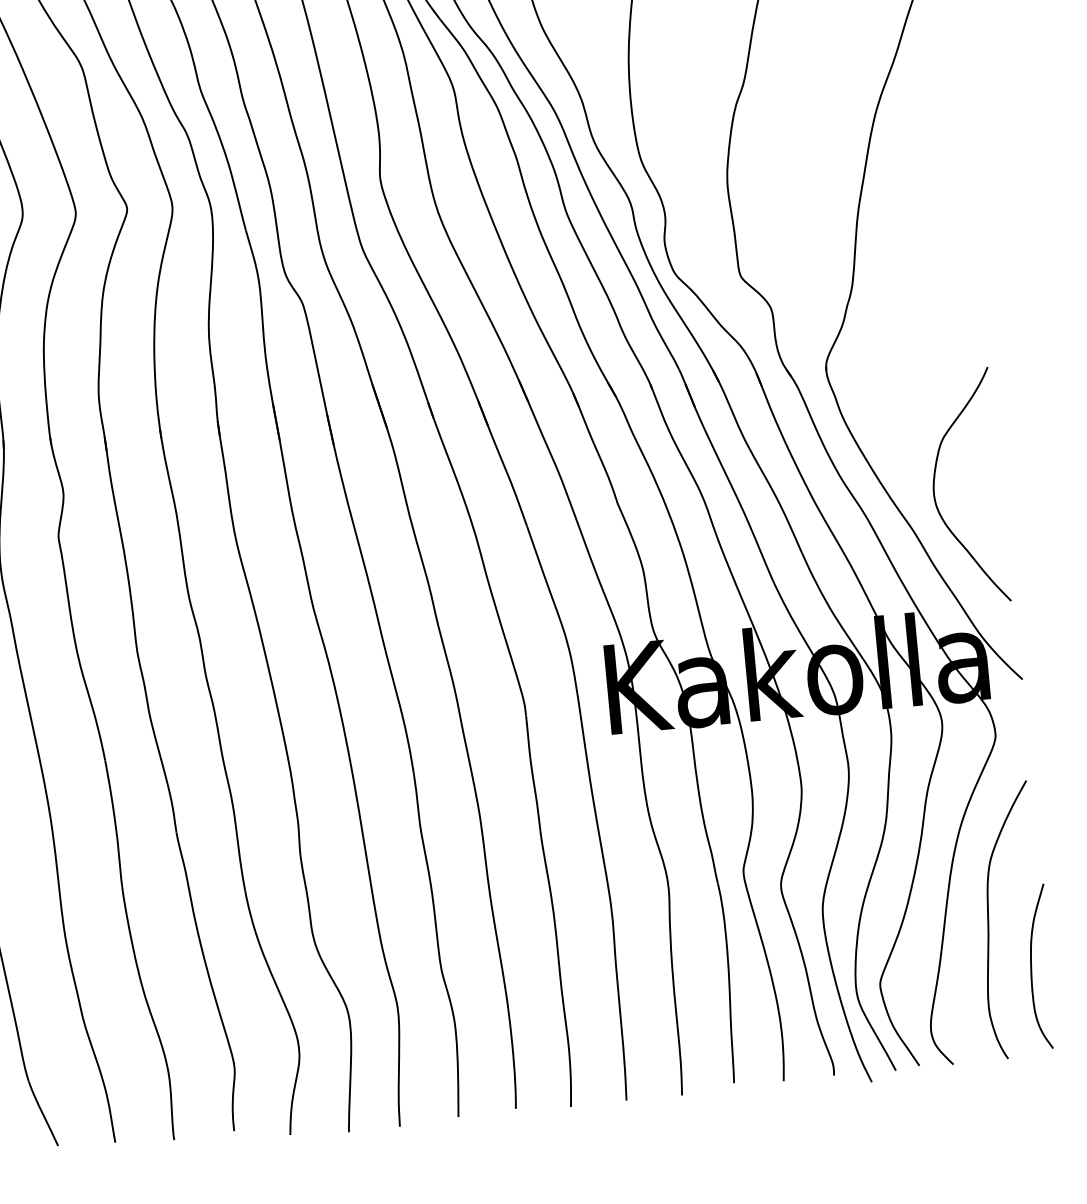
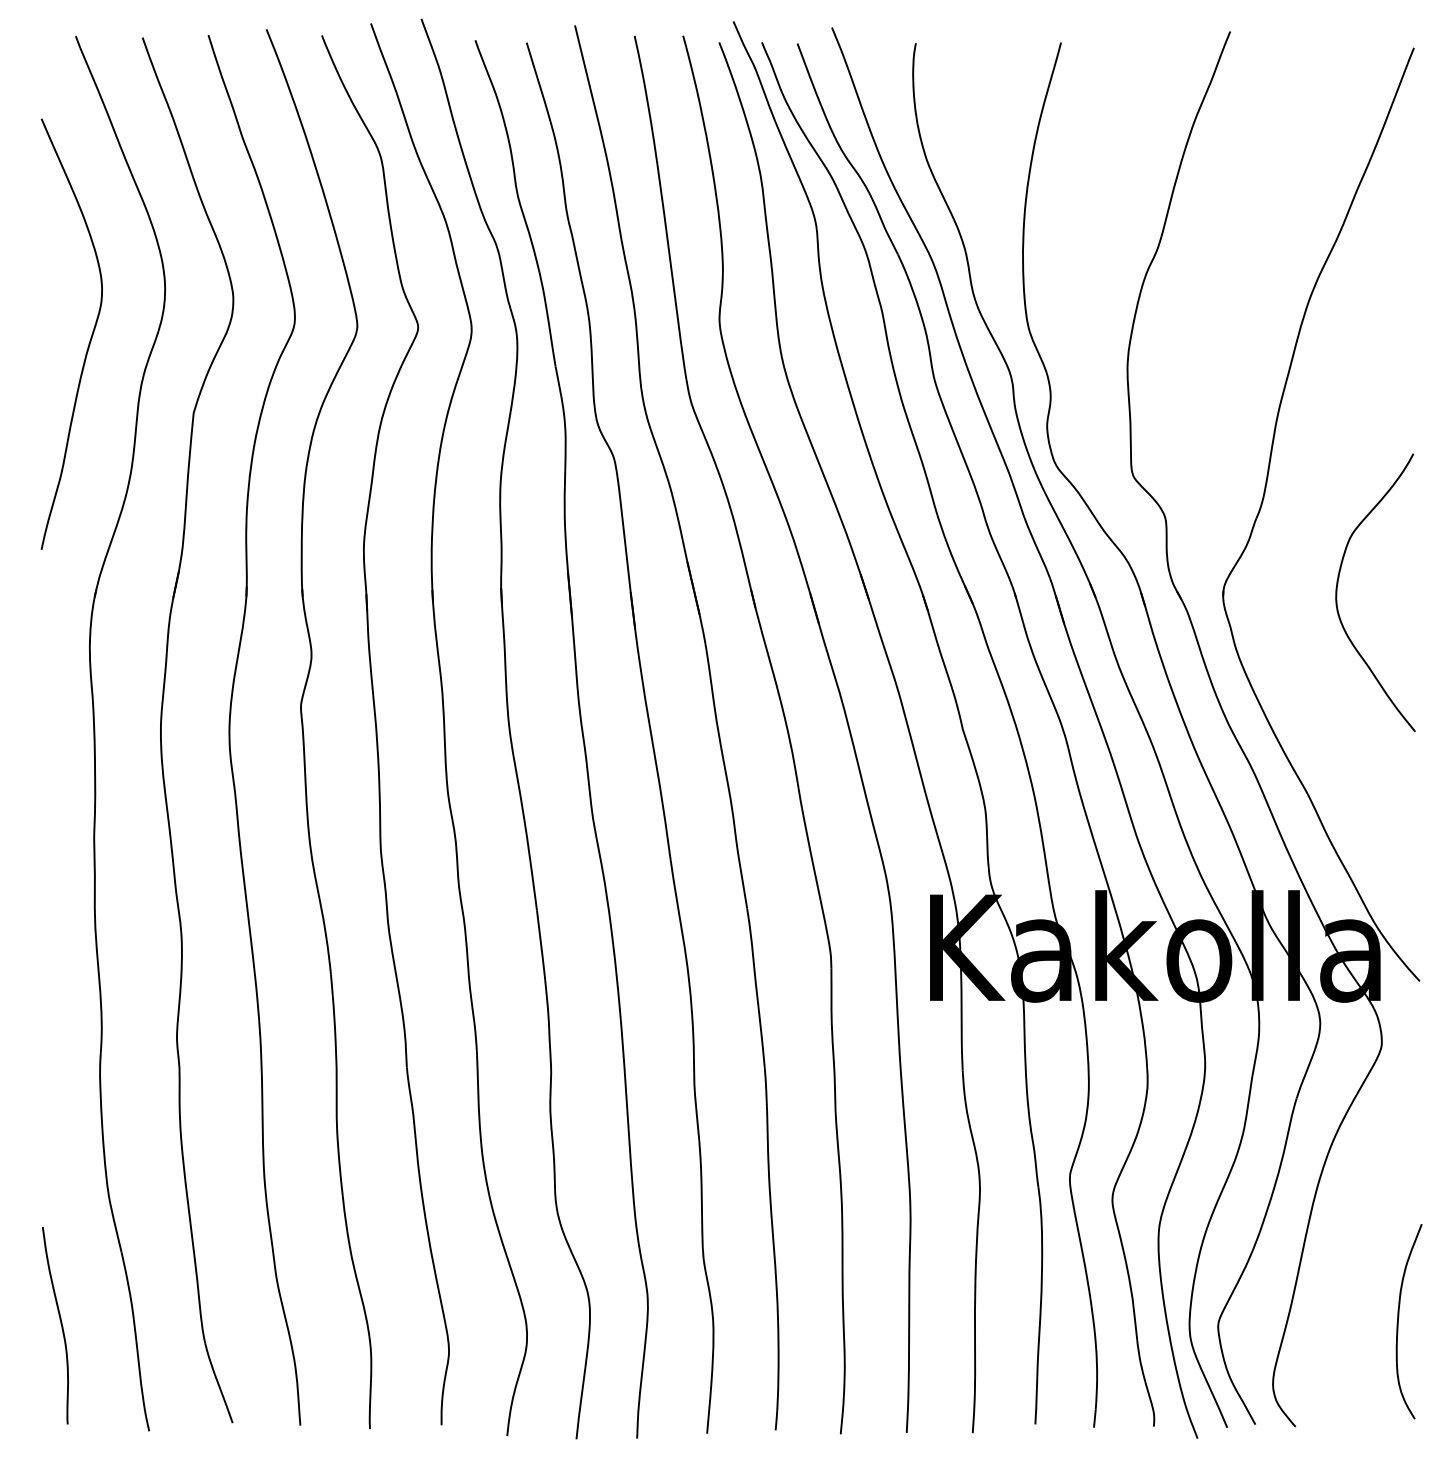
curve: (934, 483) -> (1338, 584), moved
curve: (989, 922) -> (1353, 1263), removed

